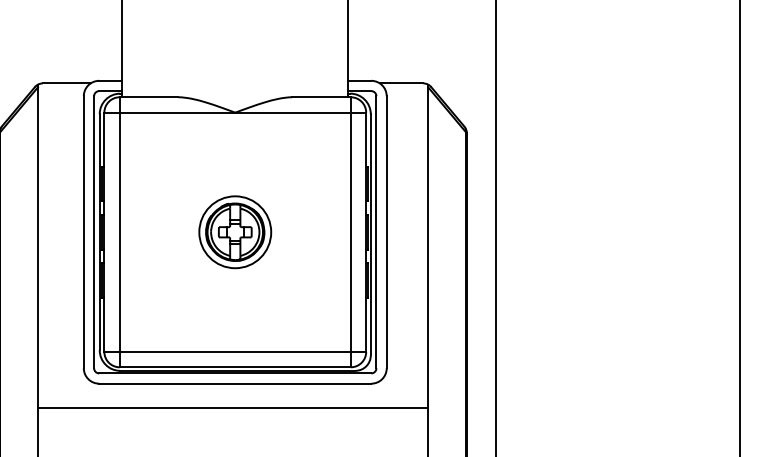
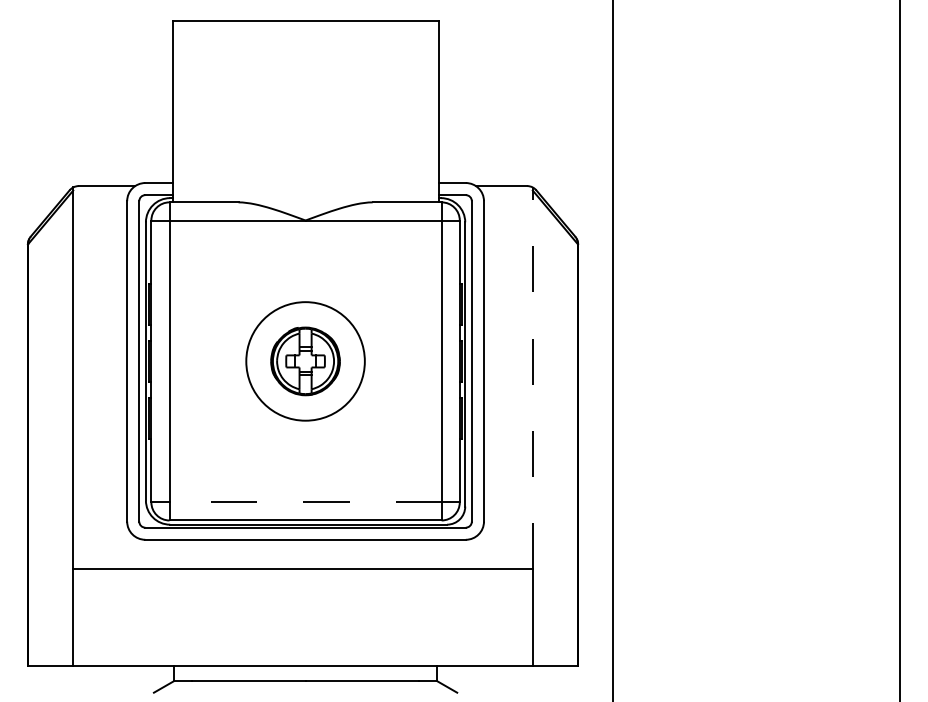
circle: (235, 232) -> (305, 361), size x1.4
line: (427, 246) -> (532, 378), solid -> dashed
line: (235, 352) -> (305, 502), solid -> dashed

